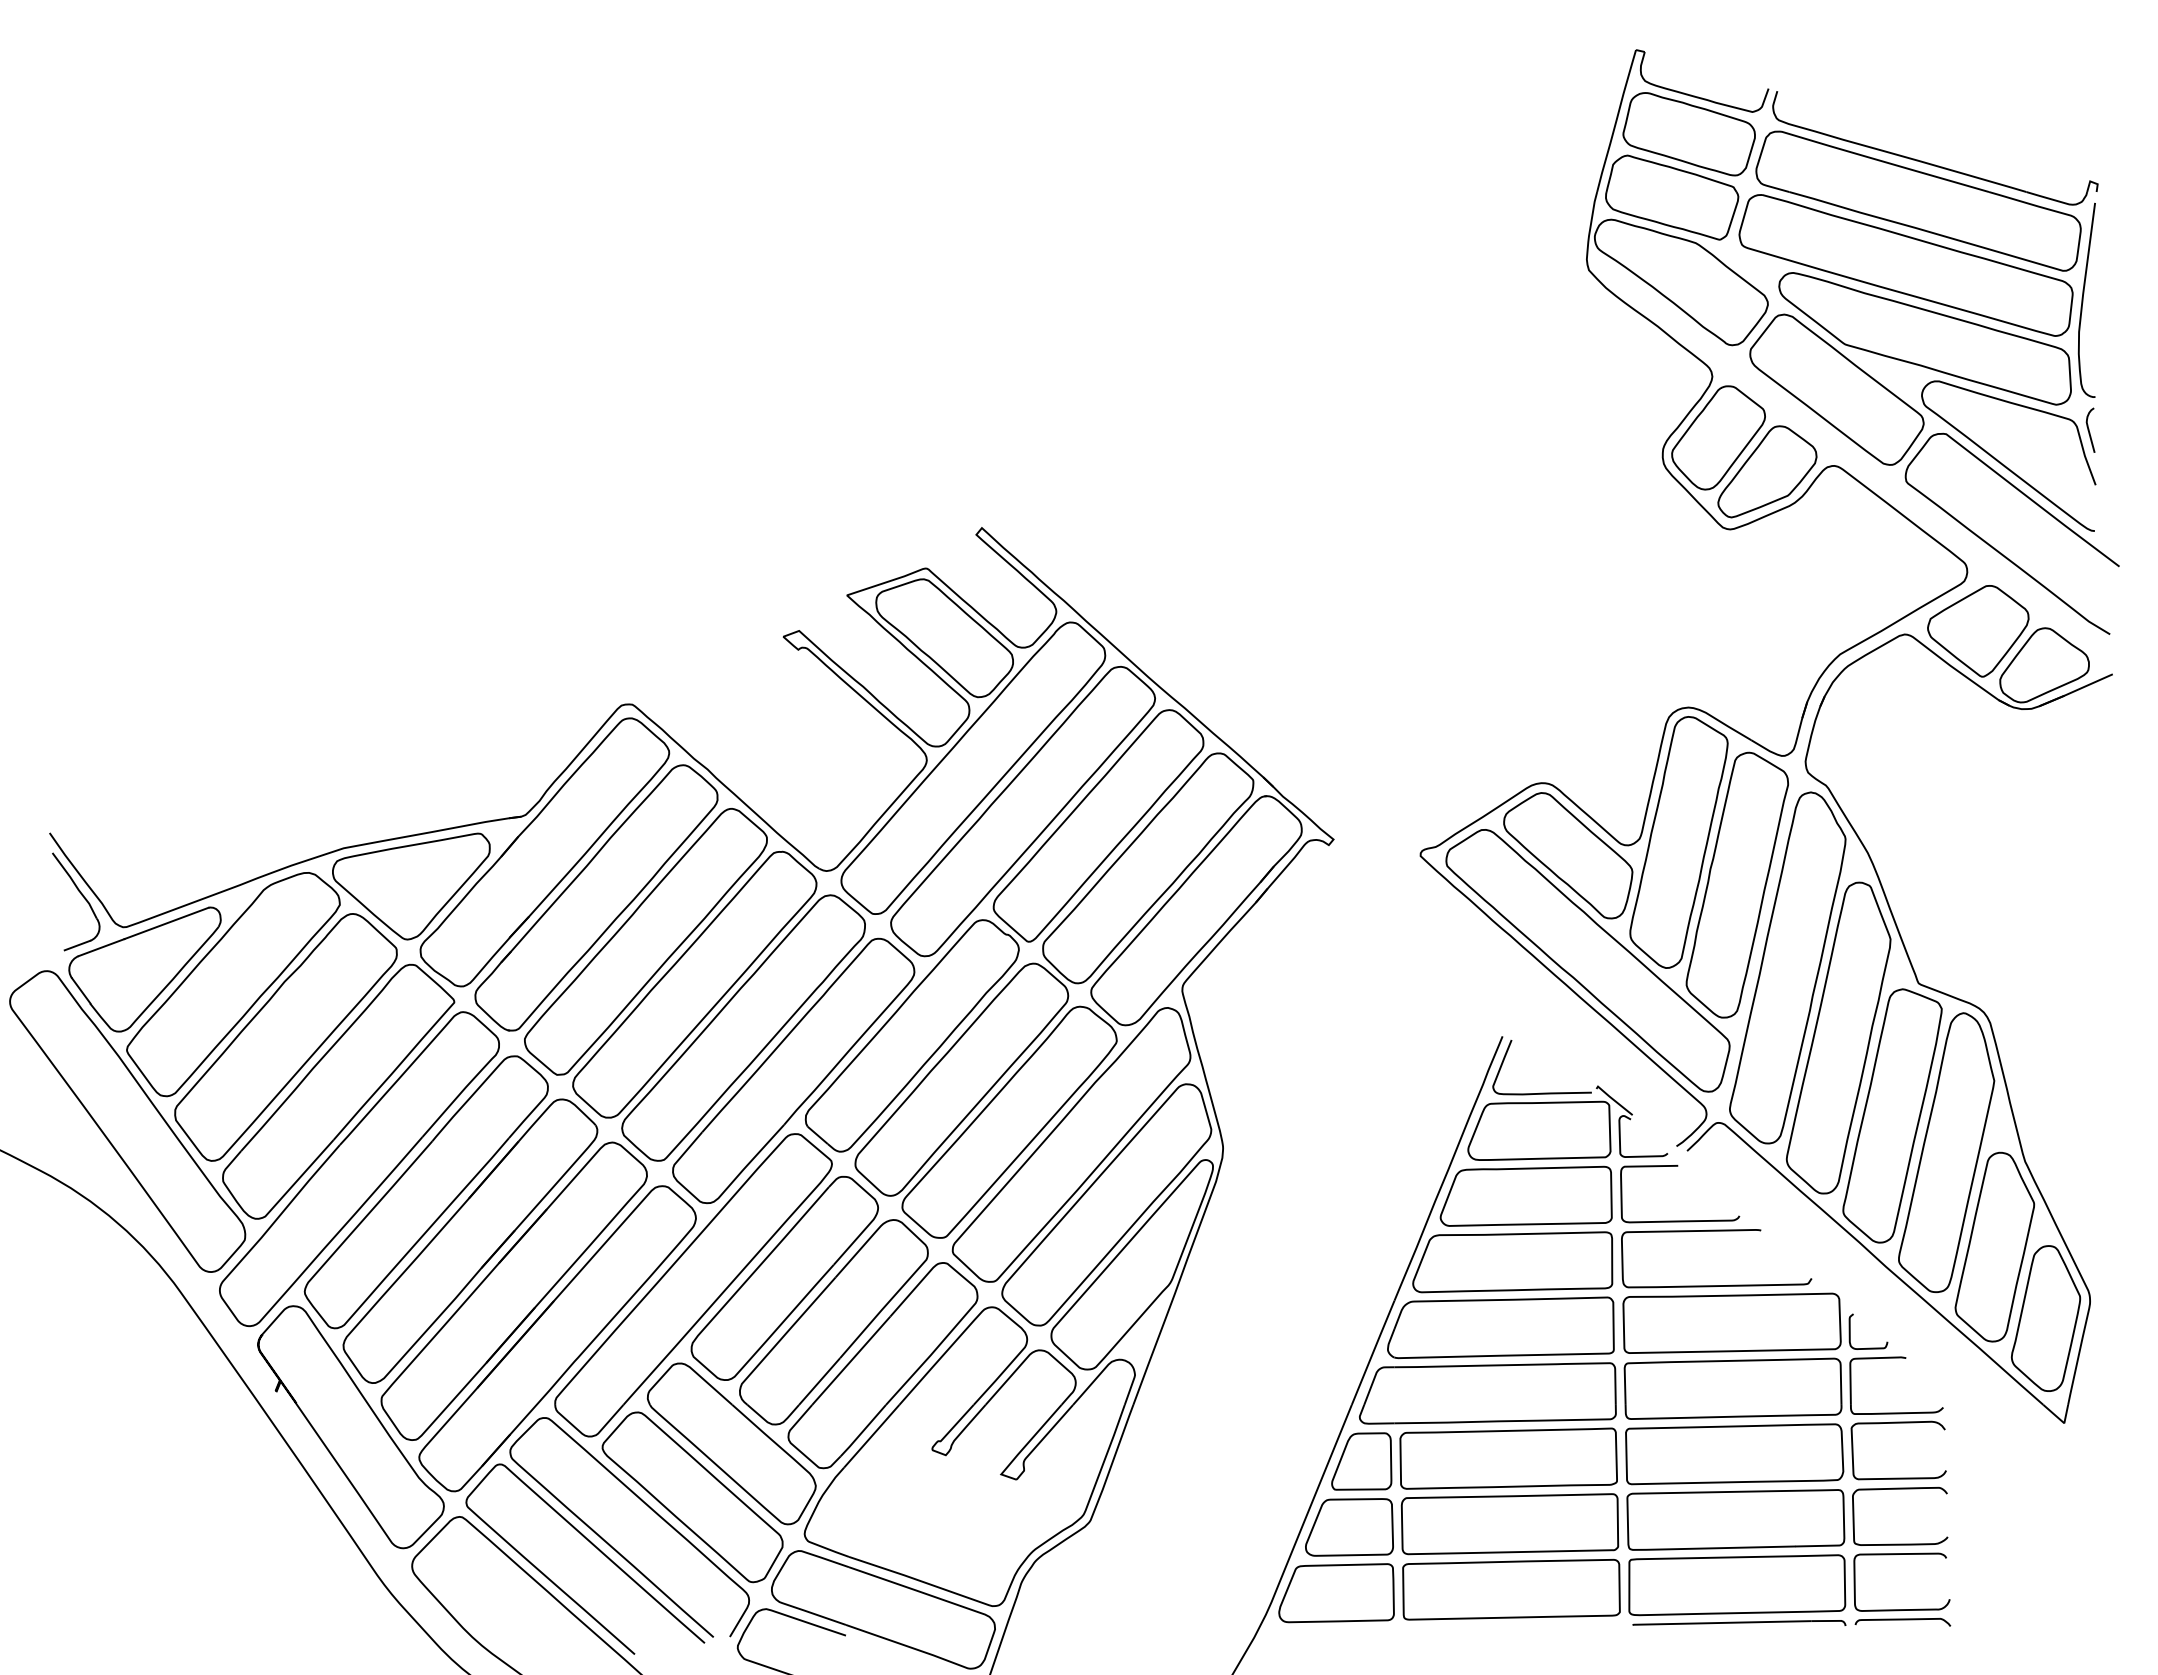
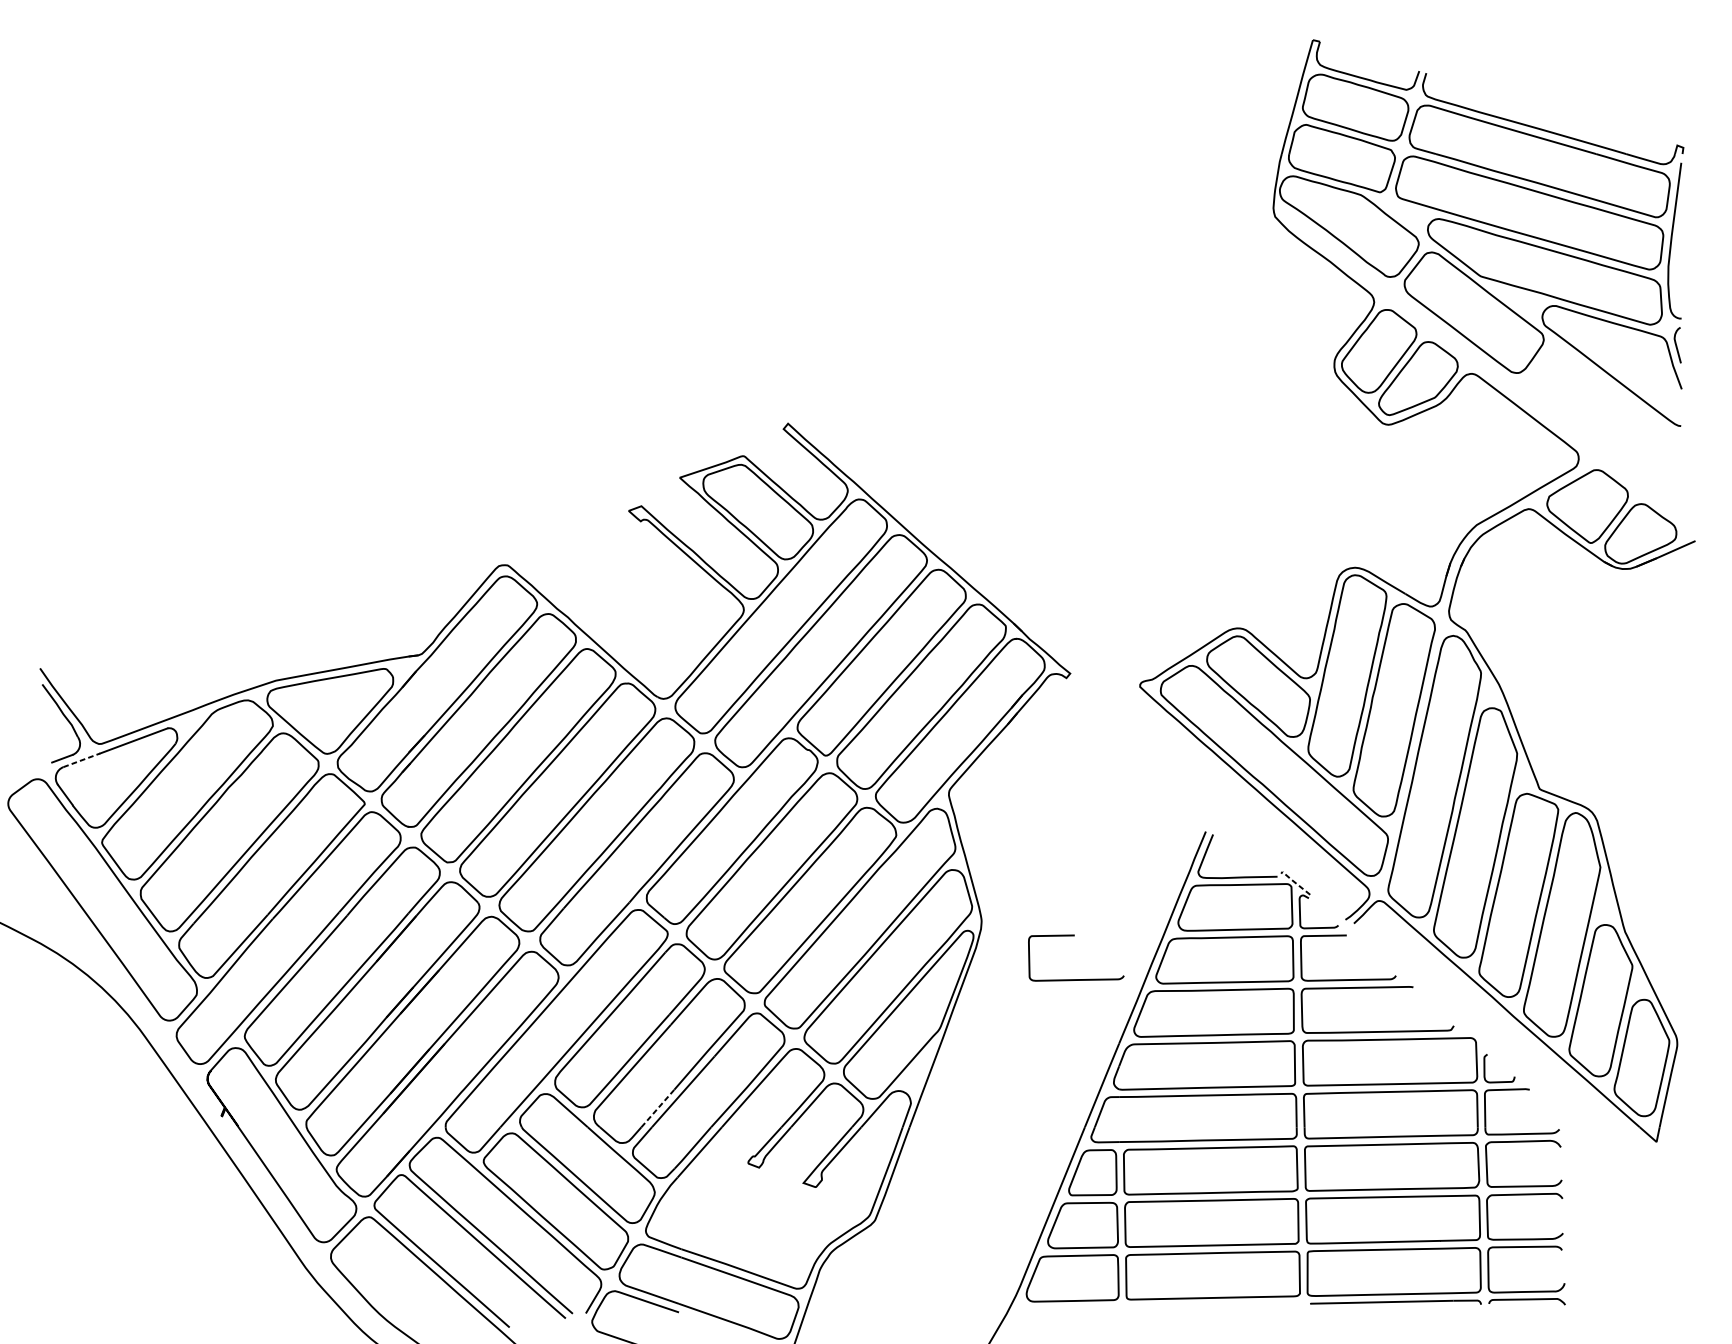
curve: (1998, 550) -> (1603, 441), removed
line: (102, 947) -> (82, 760), solid -> dashed
line: (1612, 1099) -> (1294, 882), solid -> dashed
curve: (1341, 1220) -> (1076, 979), added
line: (819, 1381) -> (657, 1108), solid -> dashed

